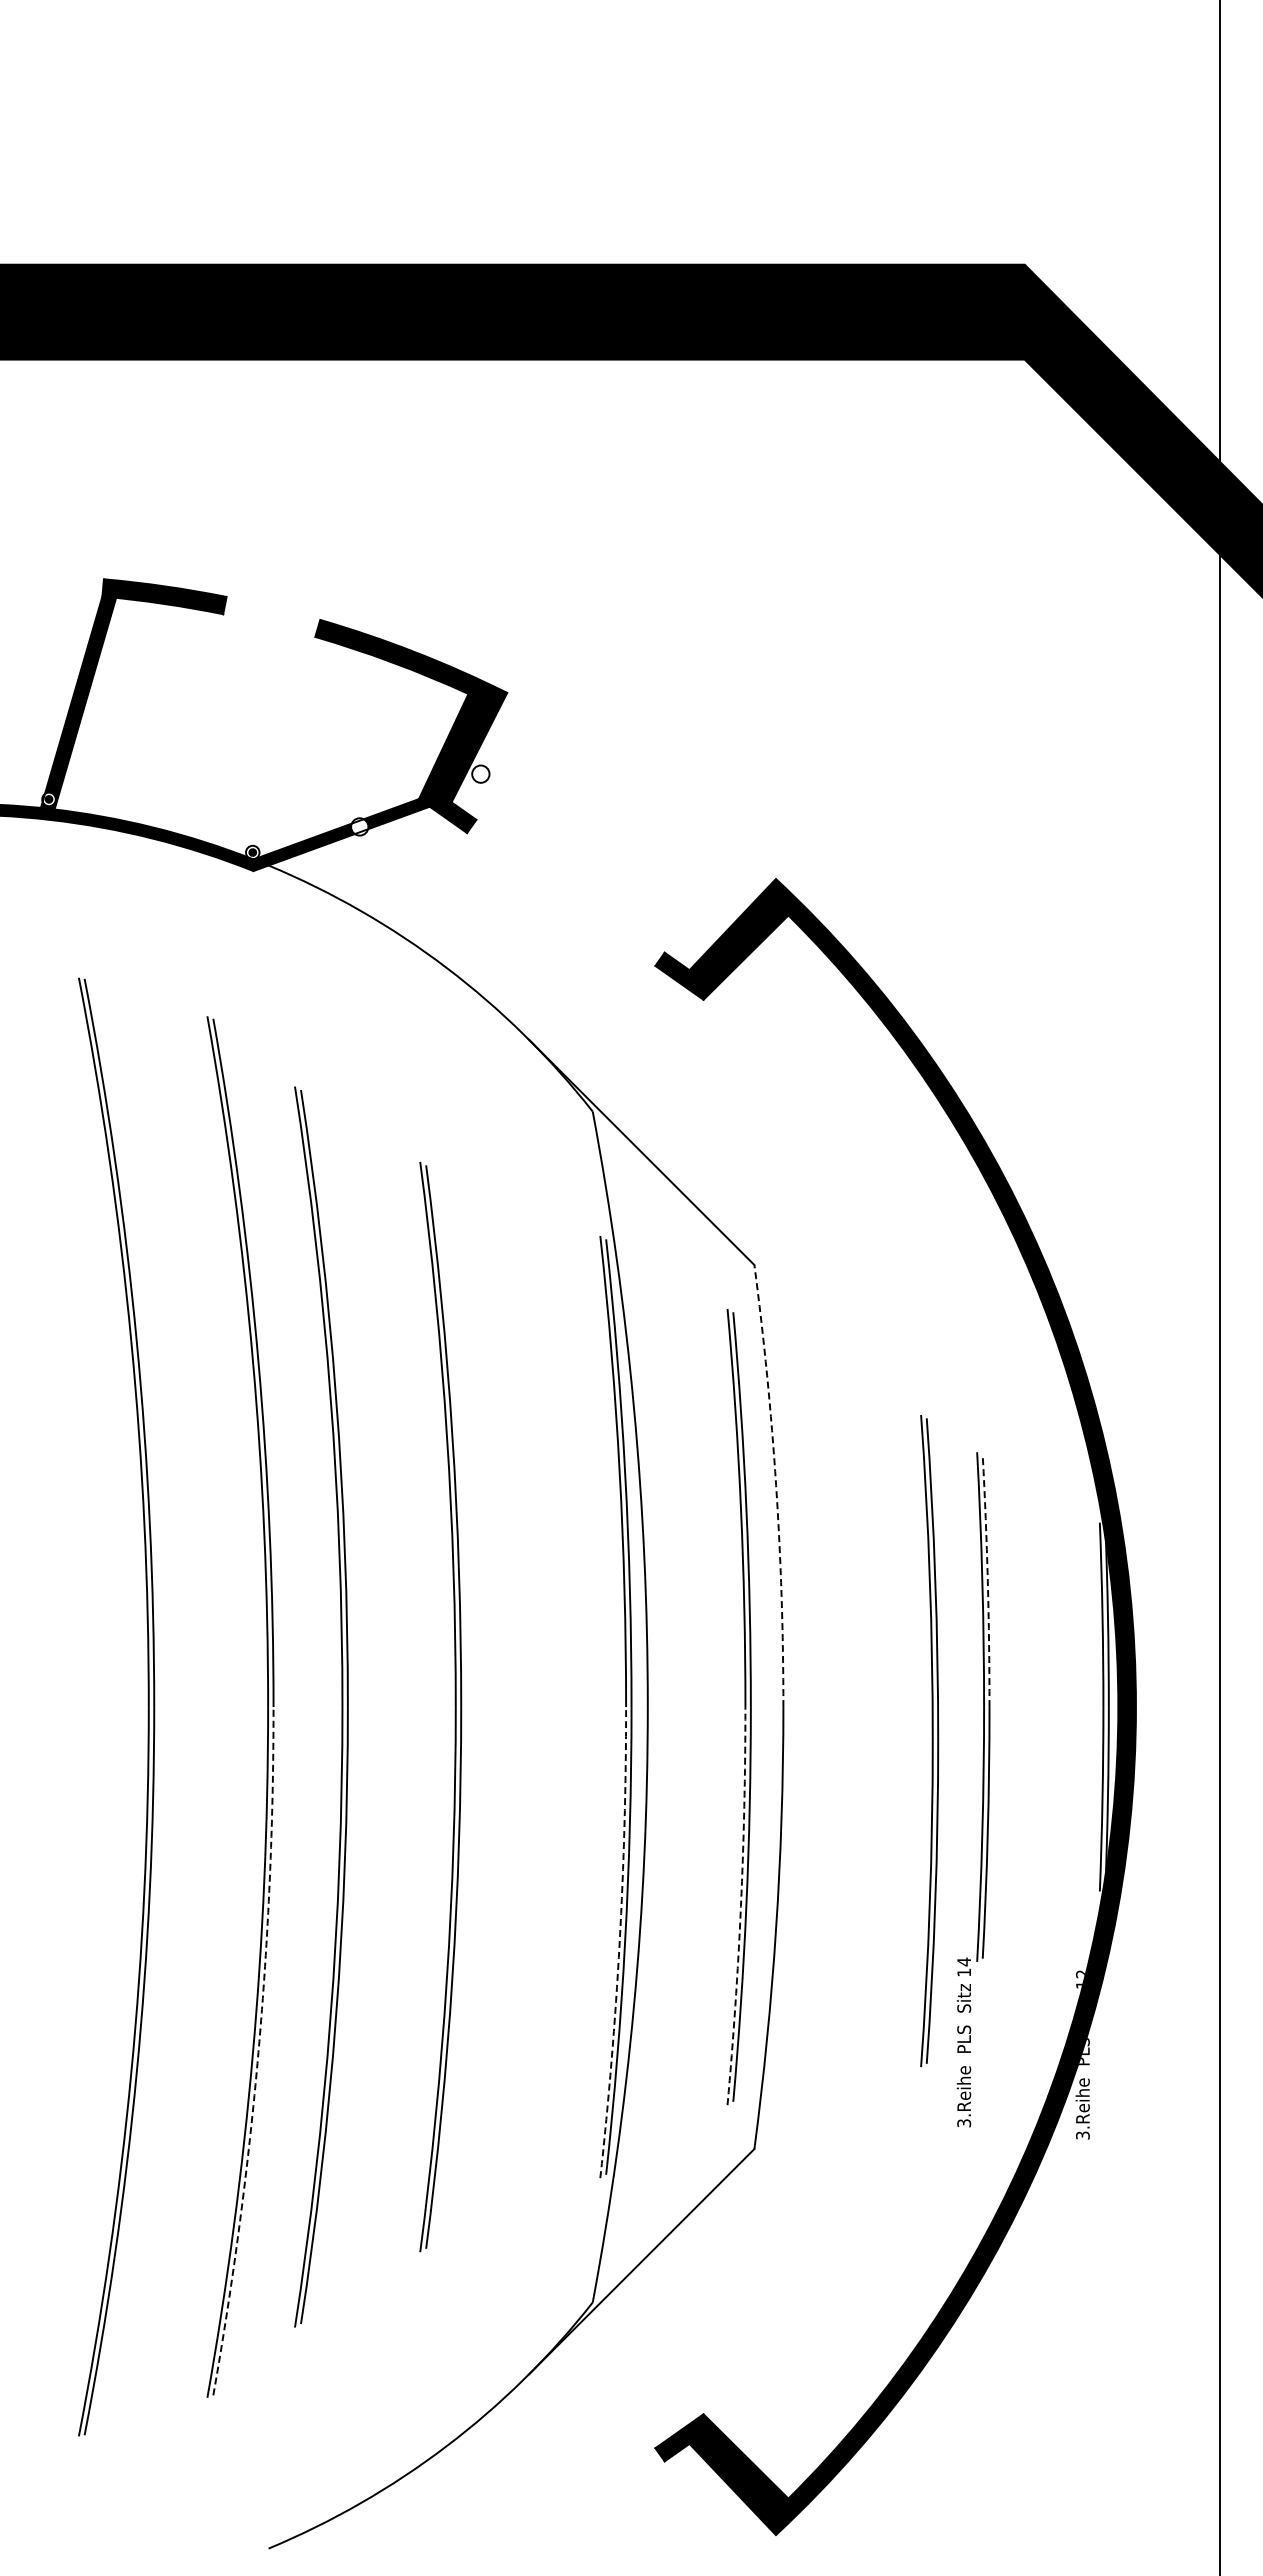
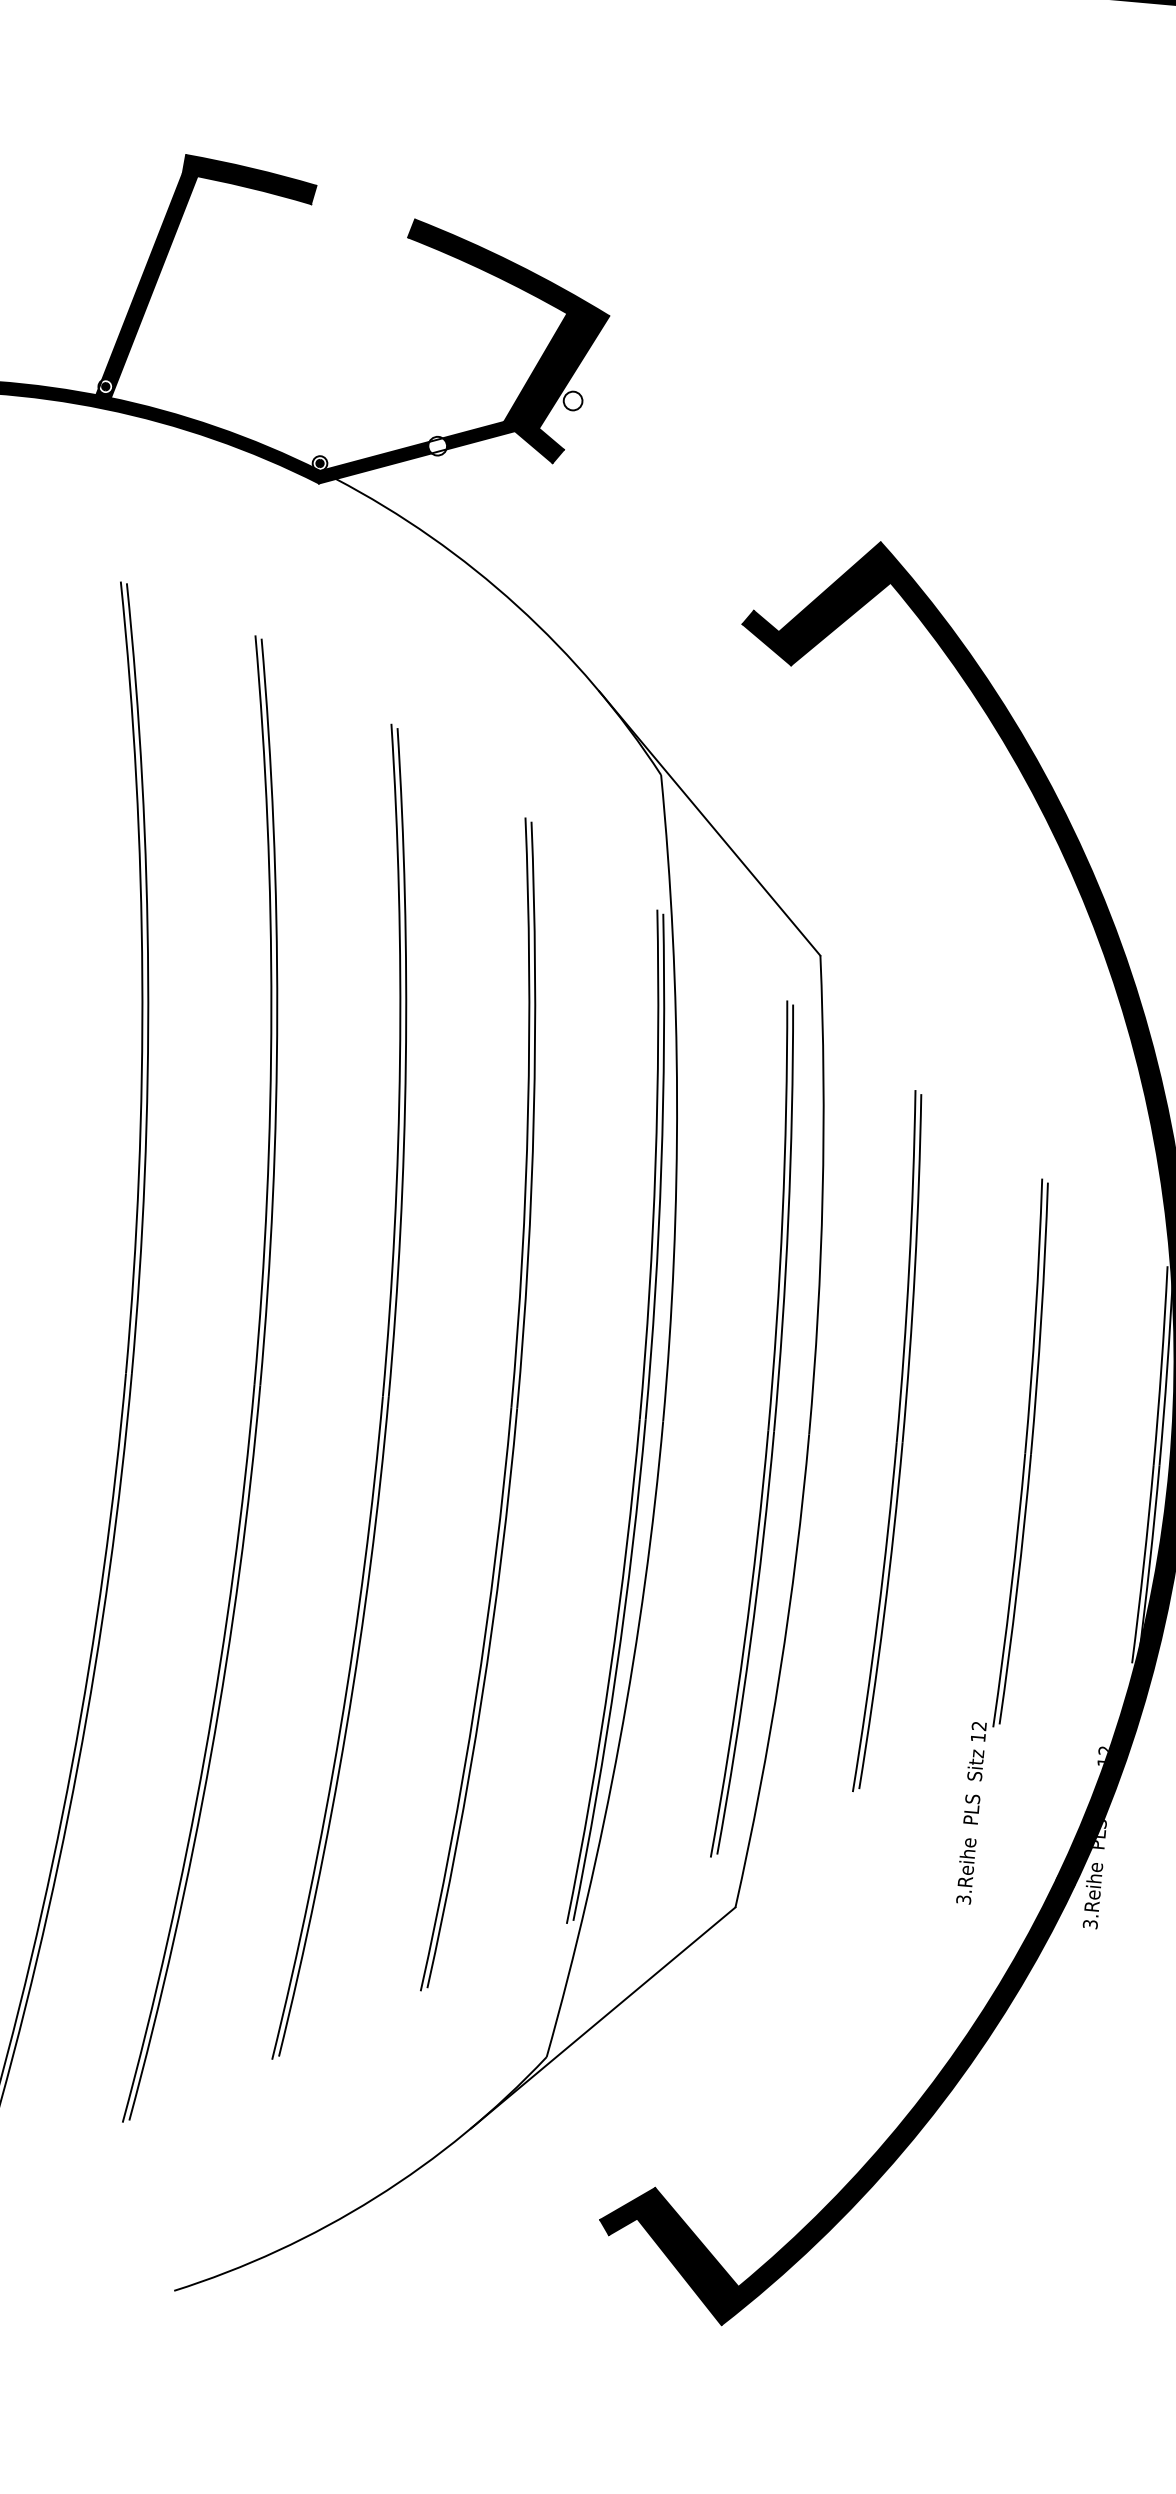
arc: (776, 1485) -> (823, 1195), dashed -> solid
arc: (987, 1581) -> (1040, 1318), dashed -> solid
part: (341, 1706) -> (381, 1395), moved
part: (454, 1706) -> (510, 1407), moved
part: (929, 1741) -> (893, 1442), moved
arc: (740, 1906) -> (743, 1644), dashed -> solid
arc: (619, 1942) -> (610, 1672), dashed -> solid
text: (963, 1961) -> (978, 1725), 14 -> 12
arc: (258, 2052) -> (210, 1755), dashed -> solid

